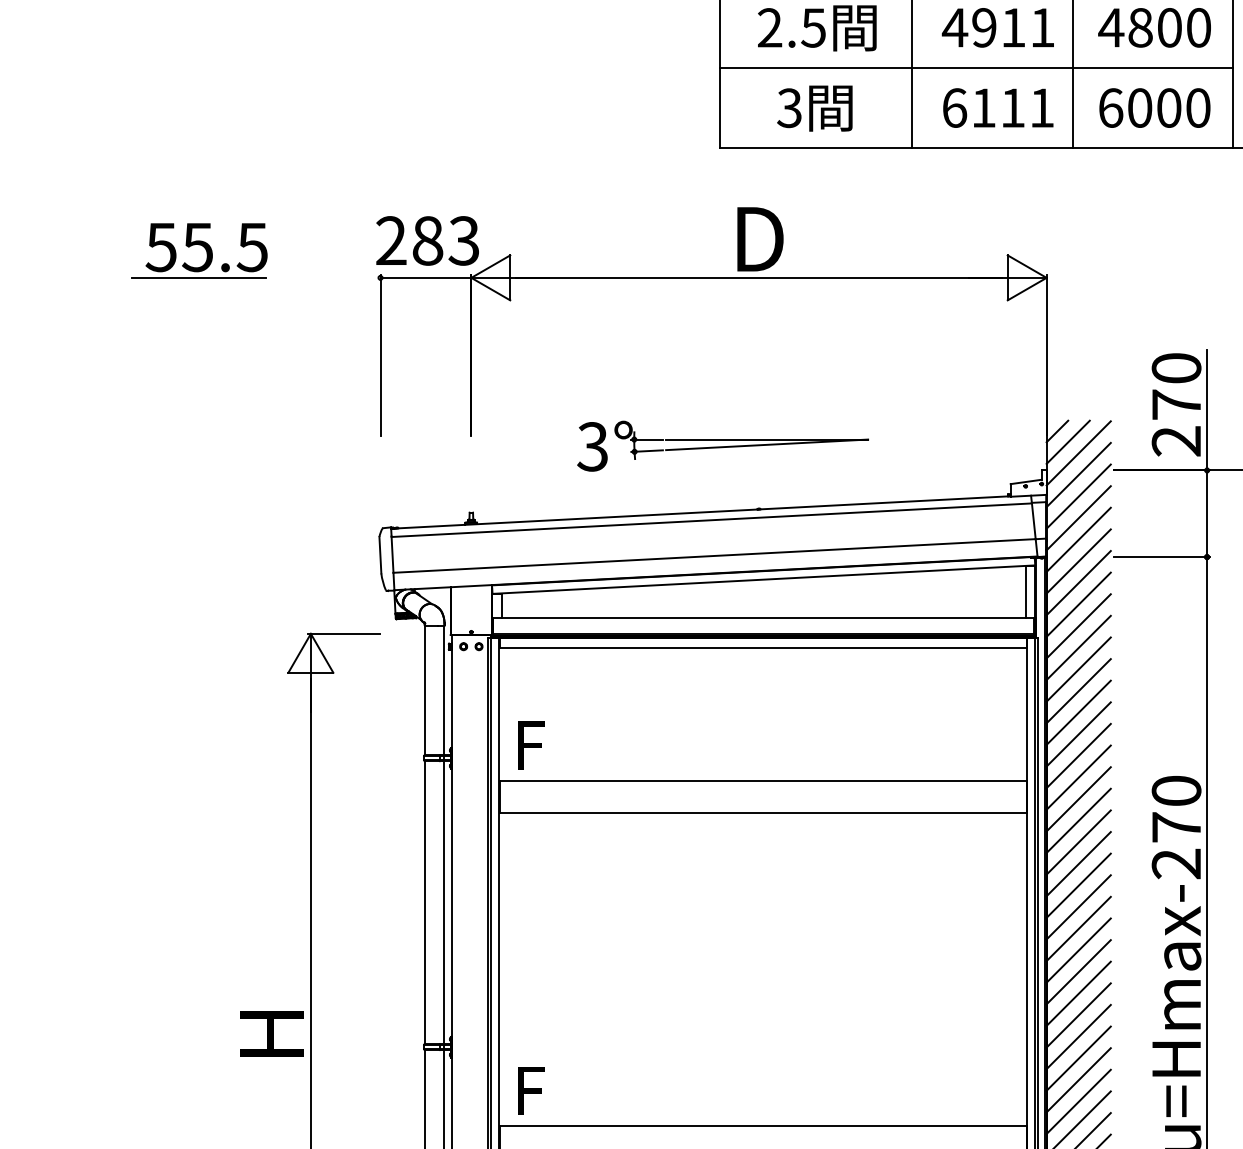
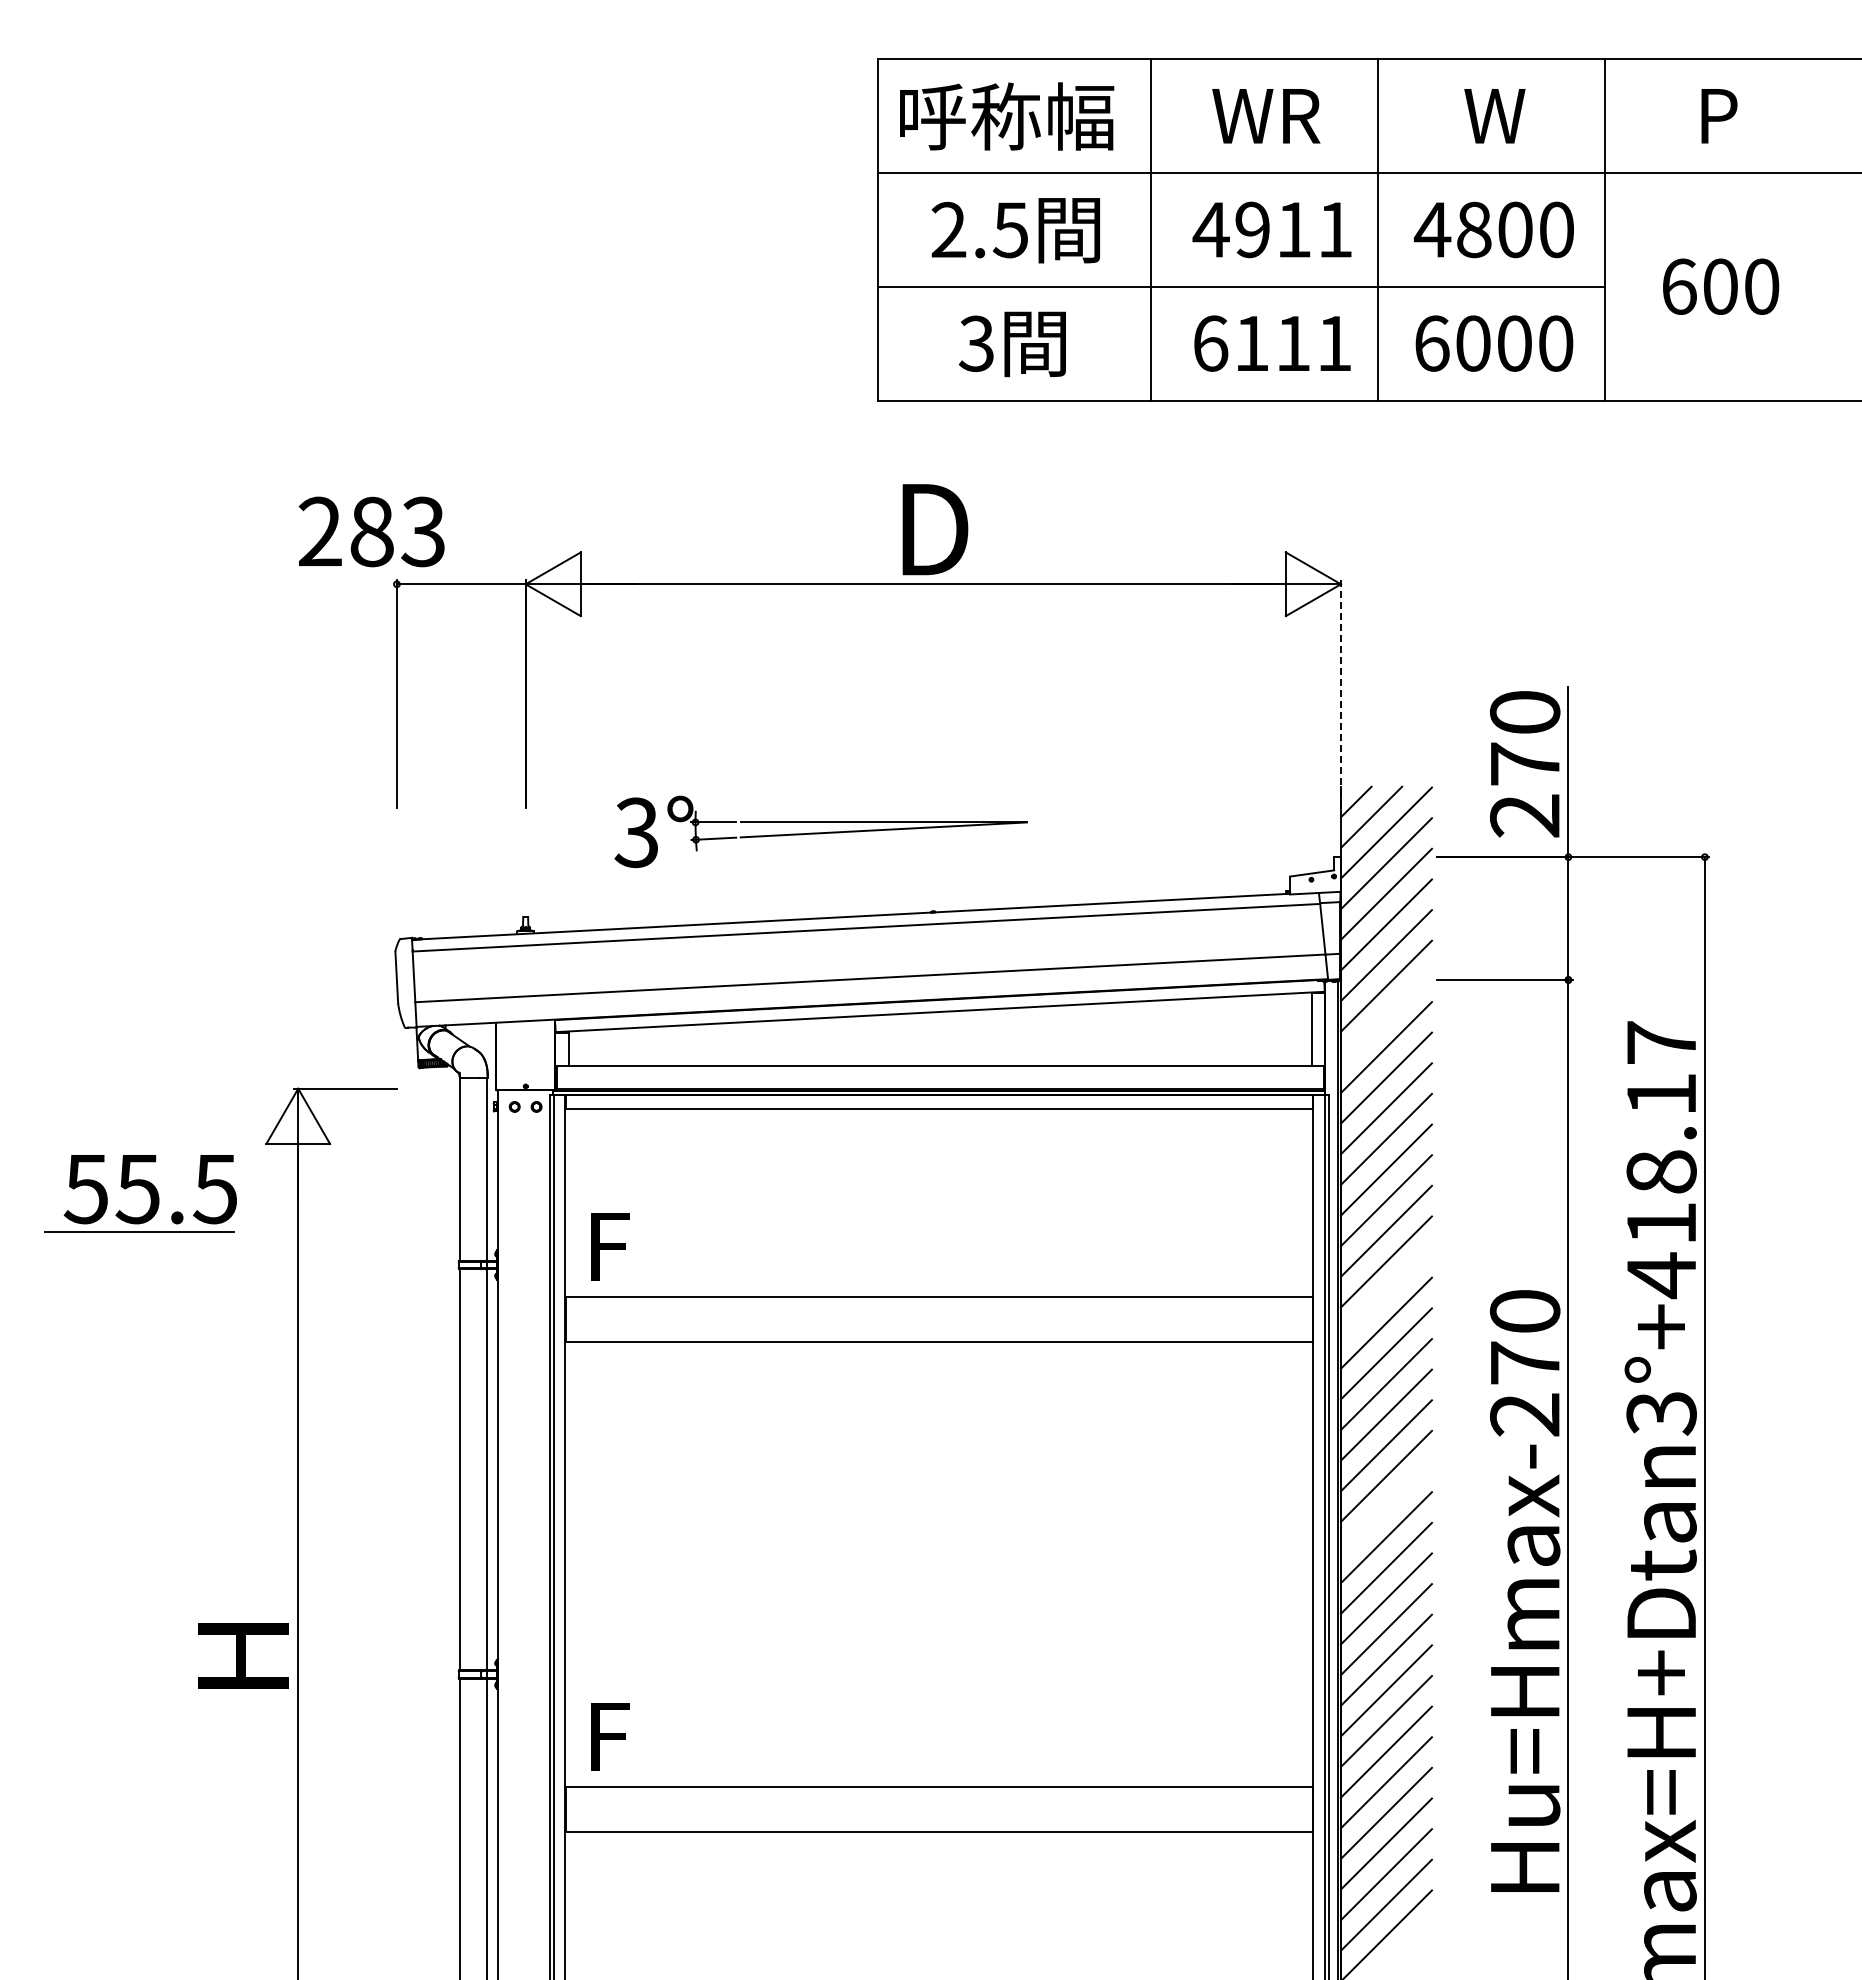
text: (427, 240) -> (371, 531), moved
part: (201, 246) -> (143, 1187), moved
line: (1046, 354) -> (1341, 693), solid -> dashed
part: (722, 445) -> (820, 831), moved
line: (1078, 582) -> (1386, 1016), removed
line: (1078, 777) -> (1386, 1292), removed
line: (1078, 928) -> (1386, 1506), removed

